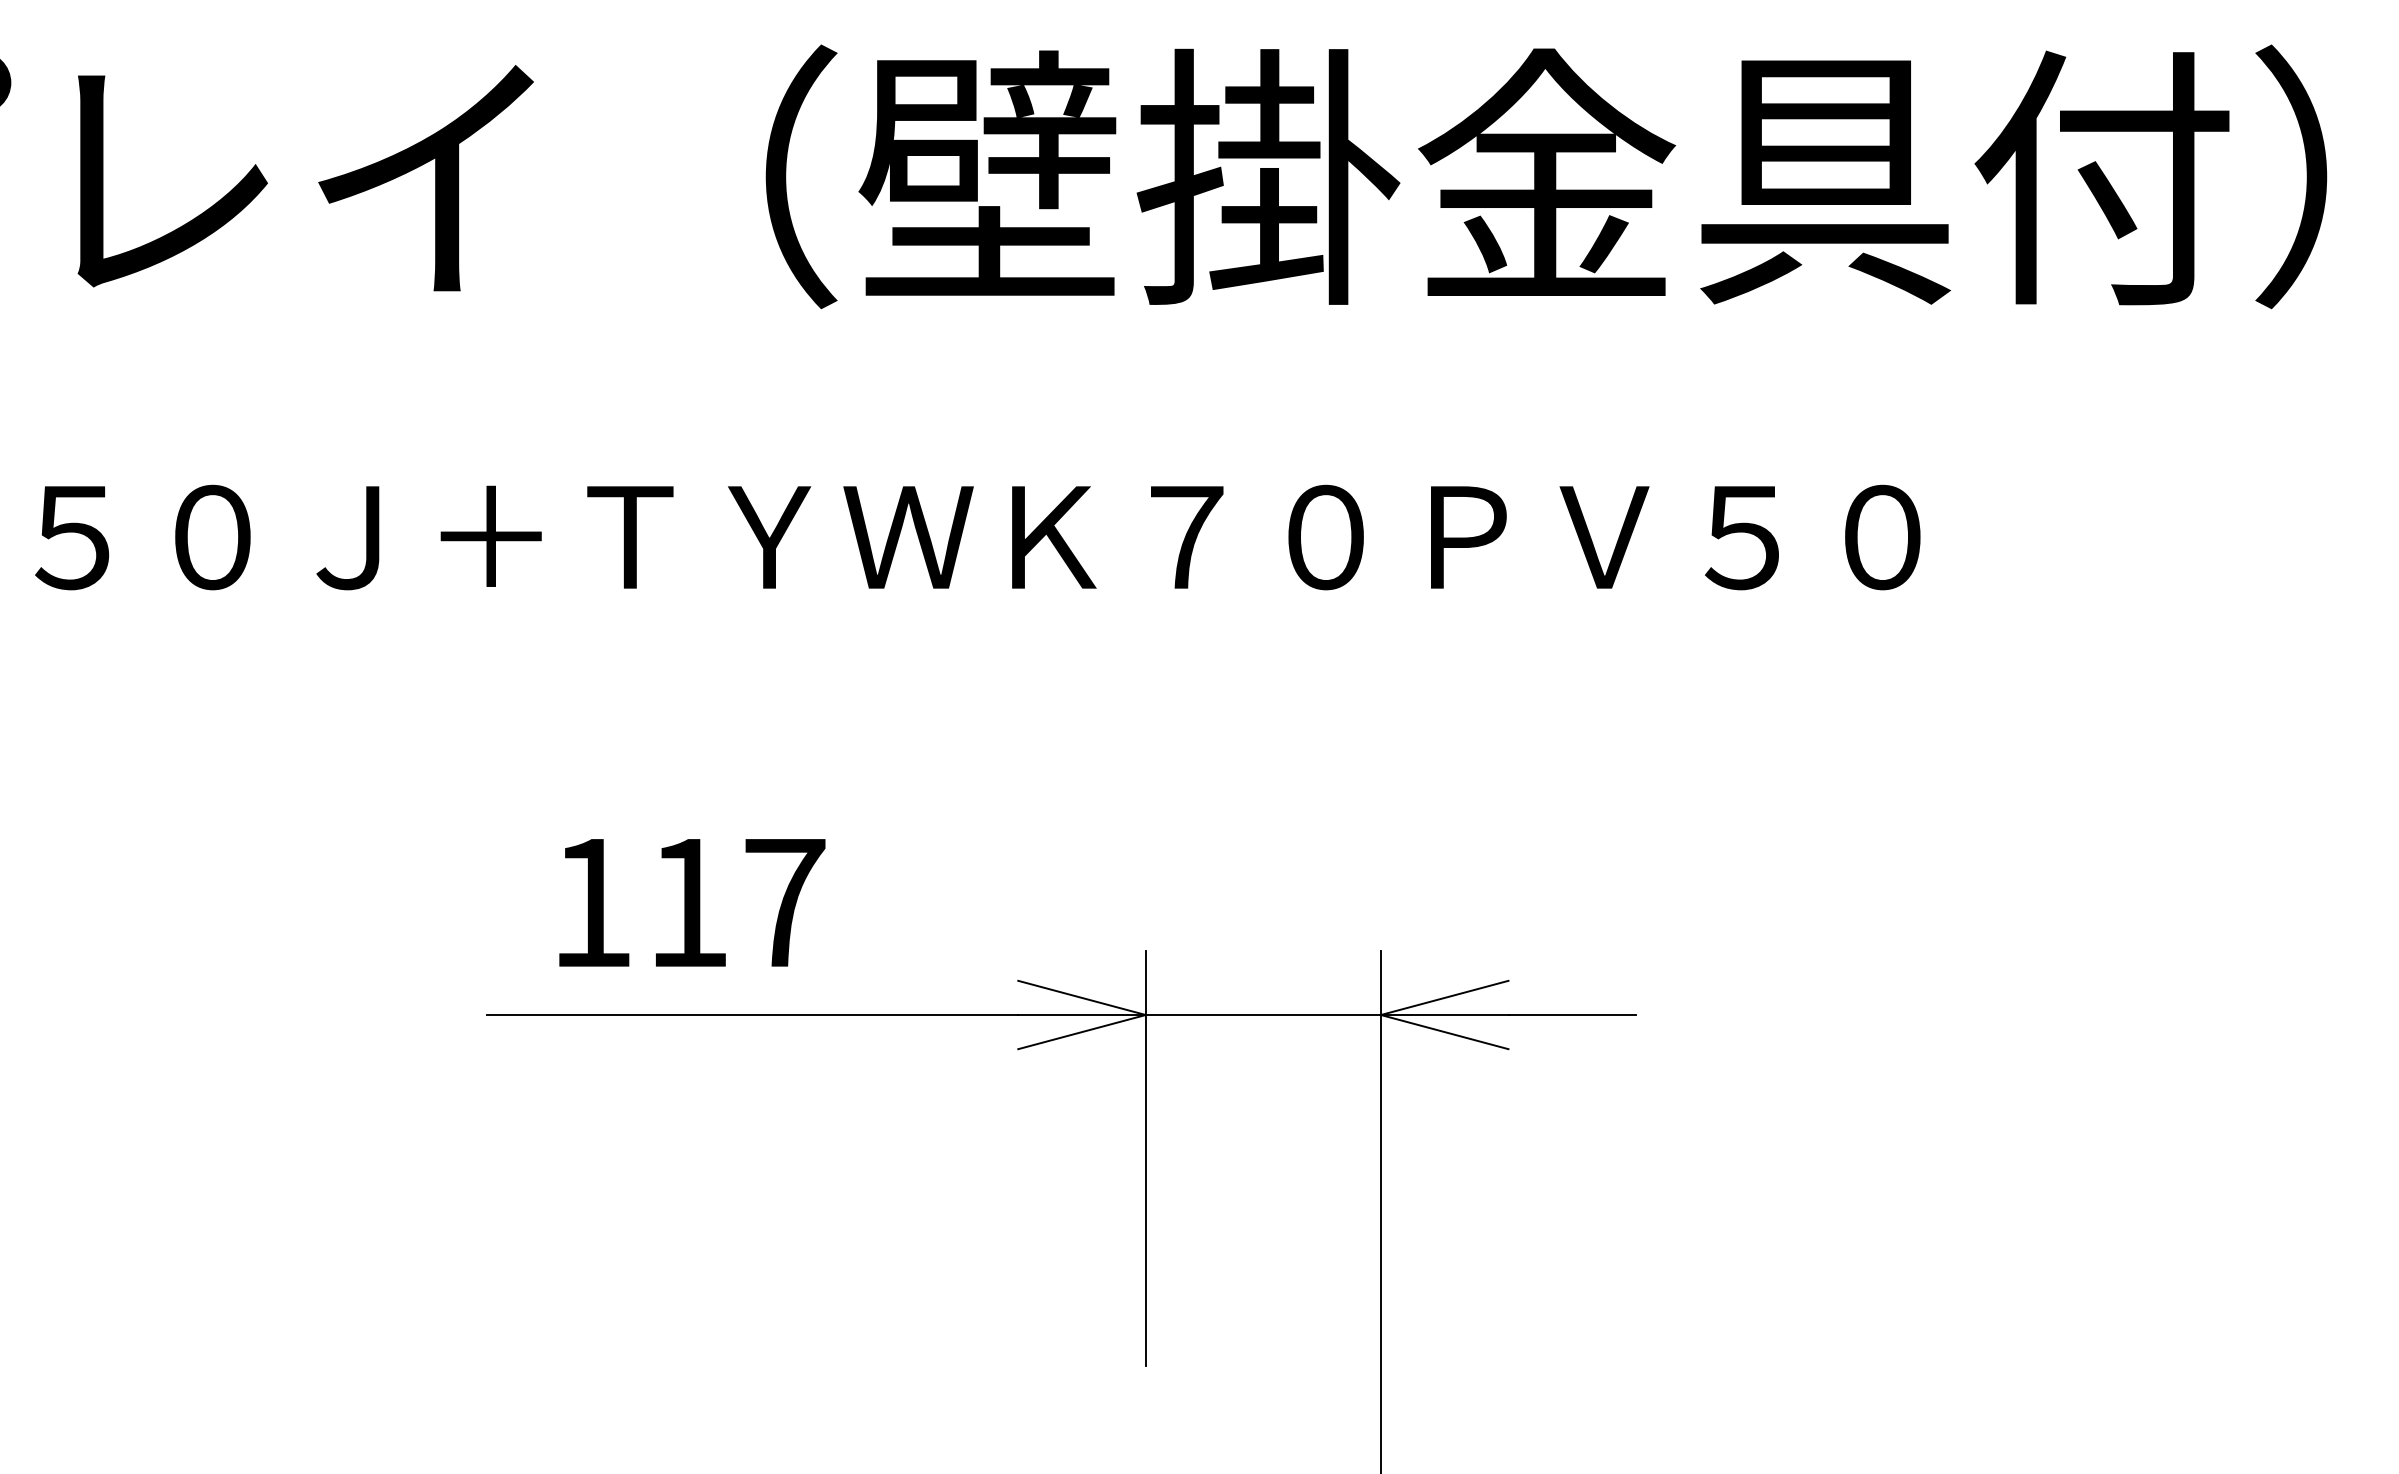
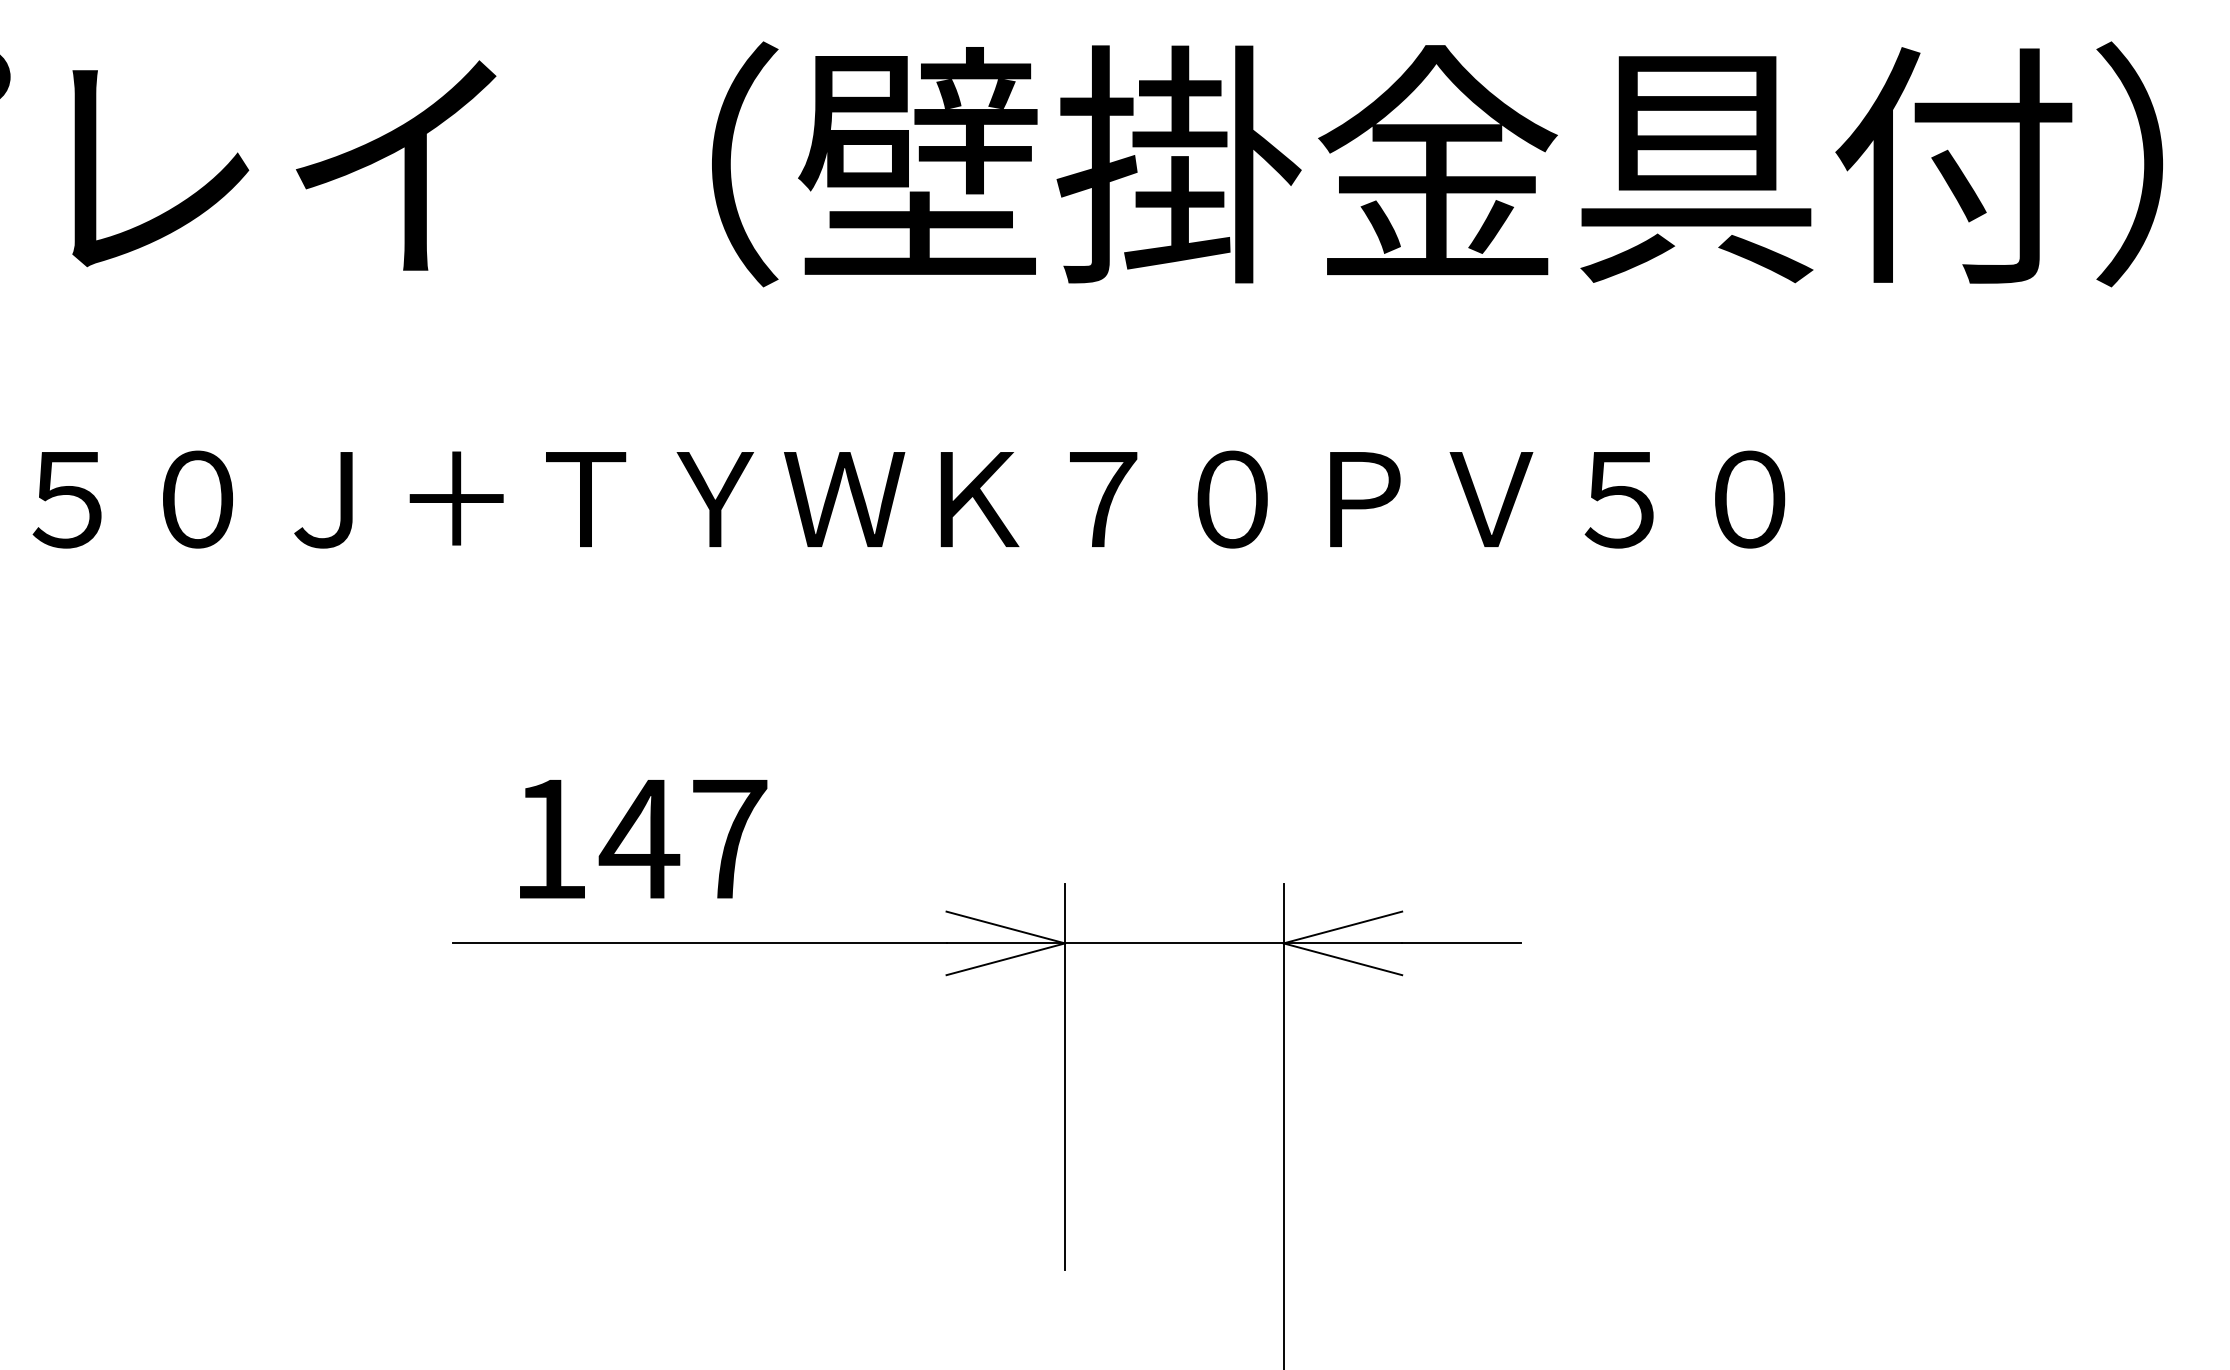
text: (687, 903) -> (639, 839), 117 -> 147

